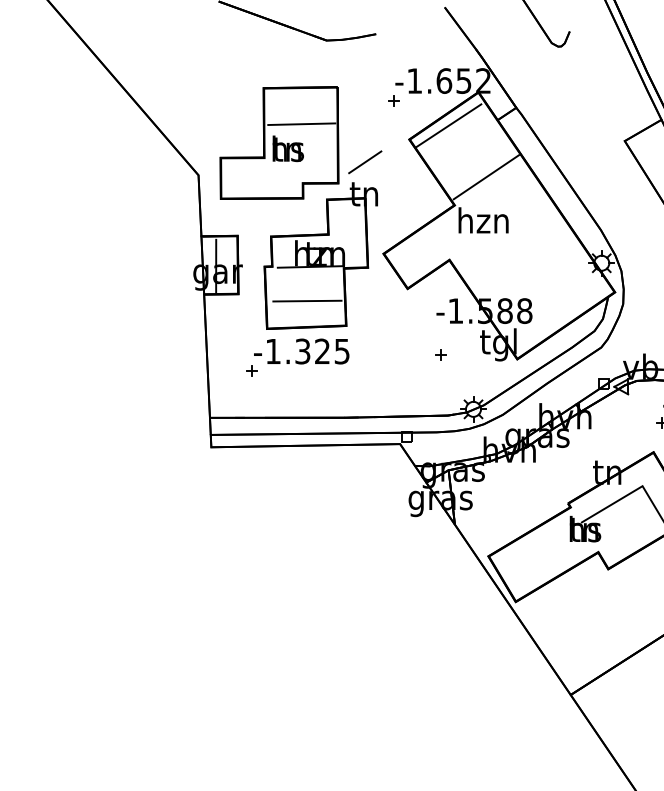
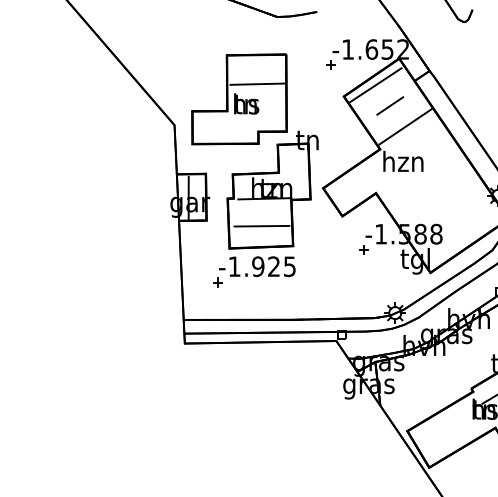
line: (365, 162) -> (390, 106), moved
text: (302, 351) -> (258, 266), -1.325 -> -1.925
part: (440, 354) -> (363, 249), moved

